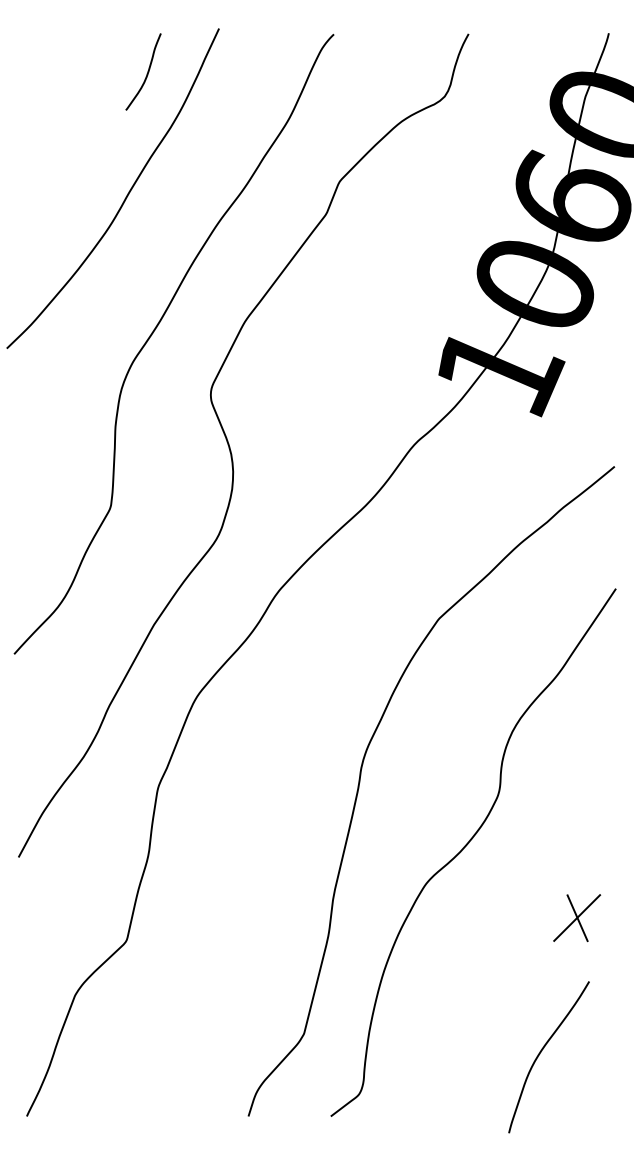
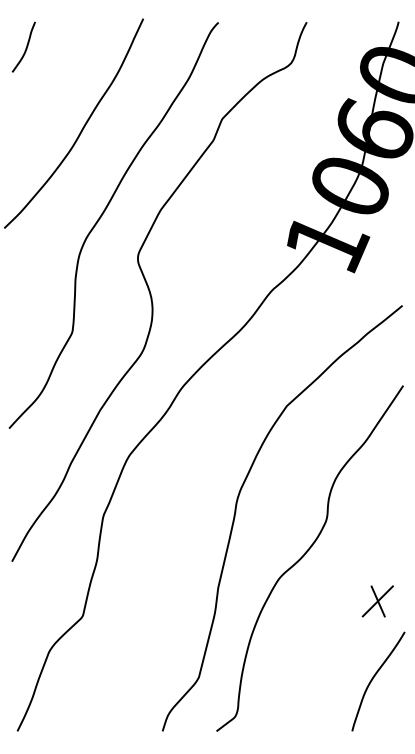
curve: (146, 74) -> (25, 48), moved
curve: (541, 1054) -> (373, 679), moved

